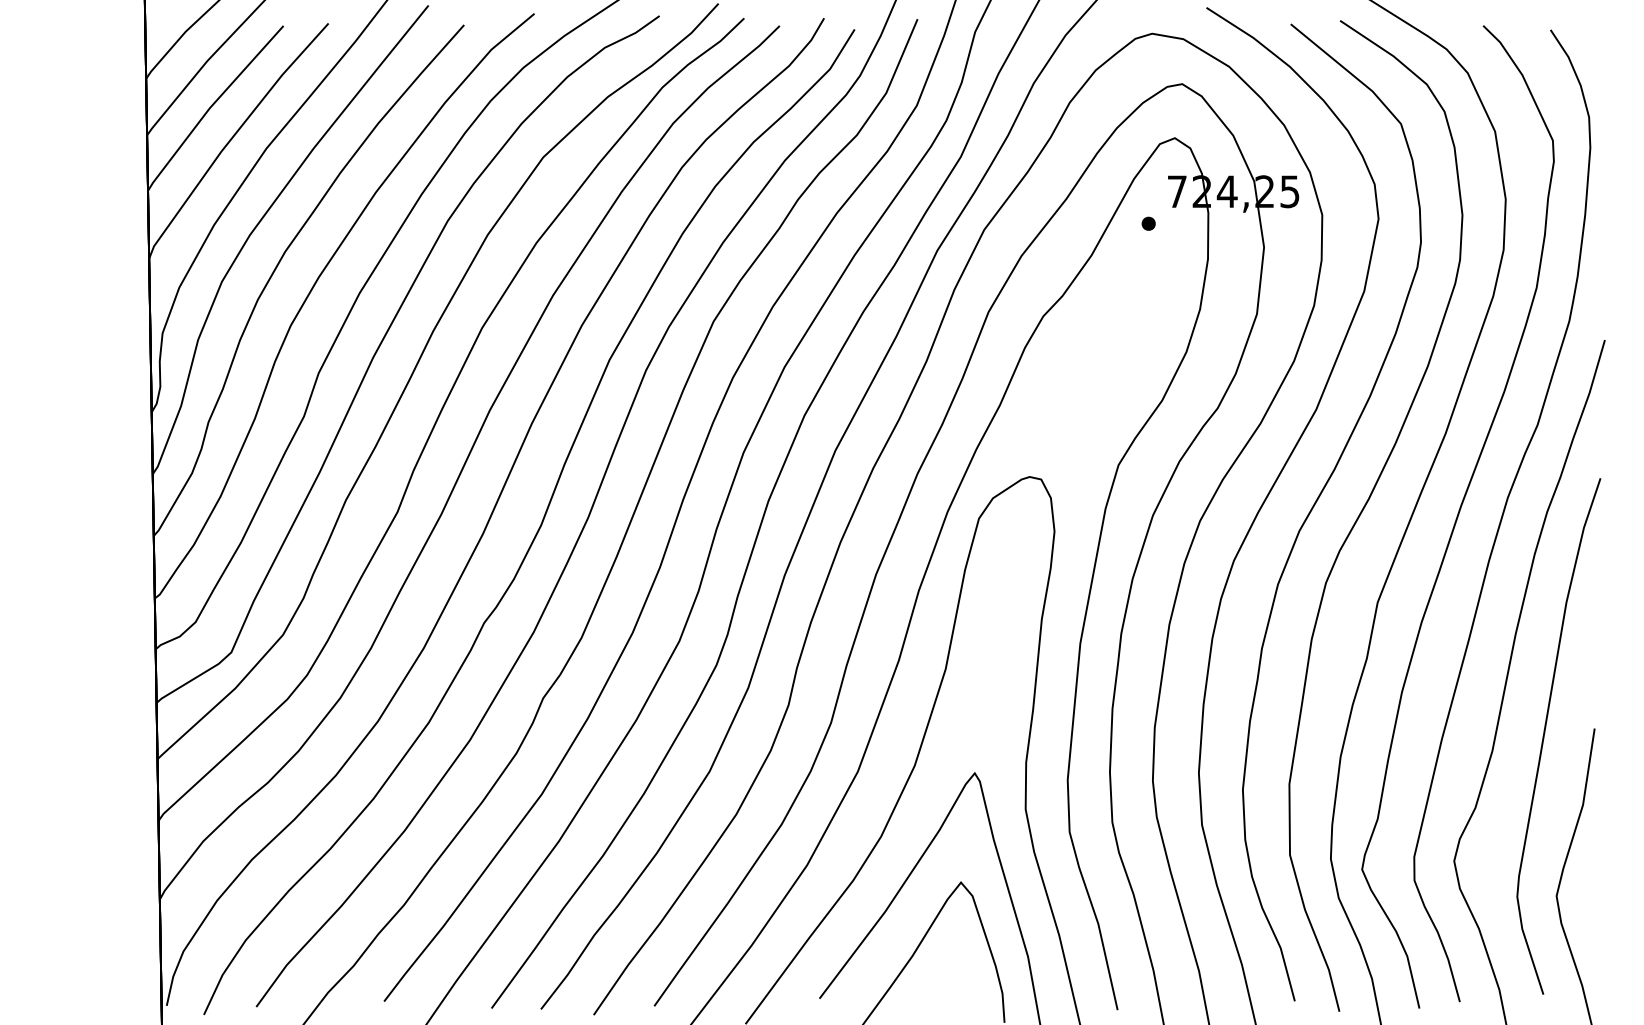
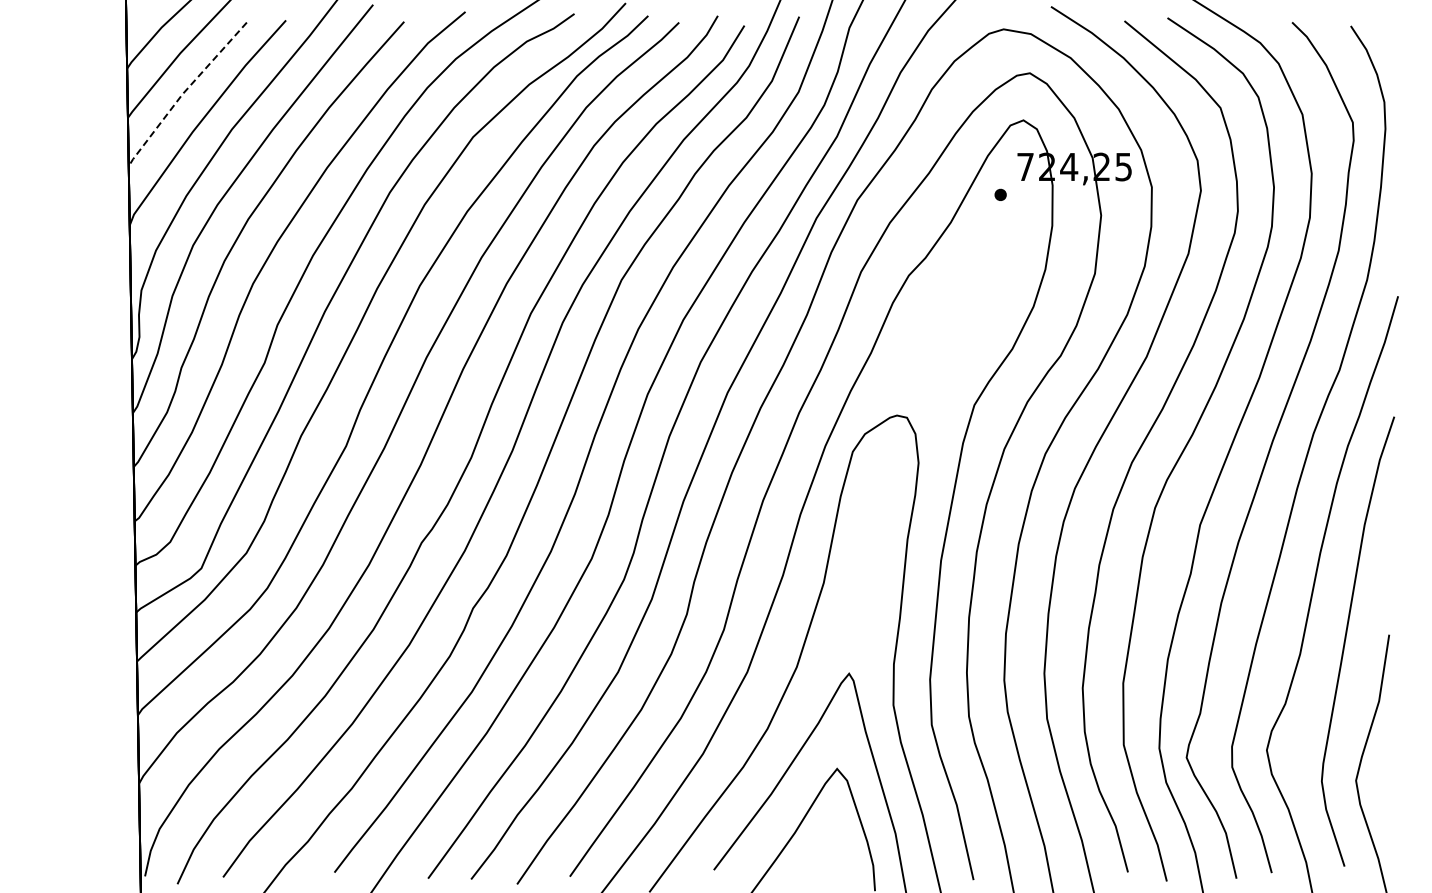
line: (210, 106) -> (183, 92), solid -> dashed

